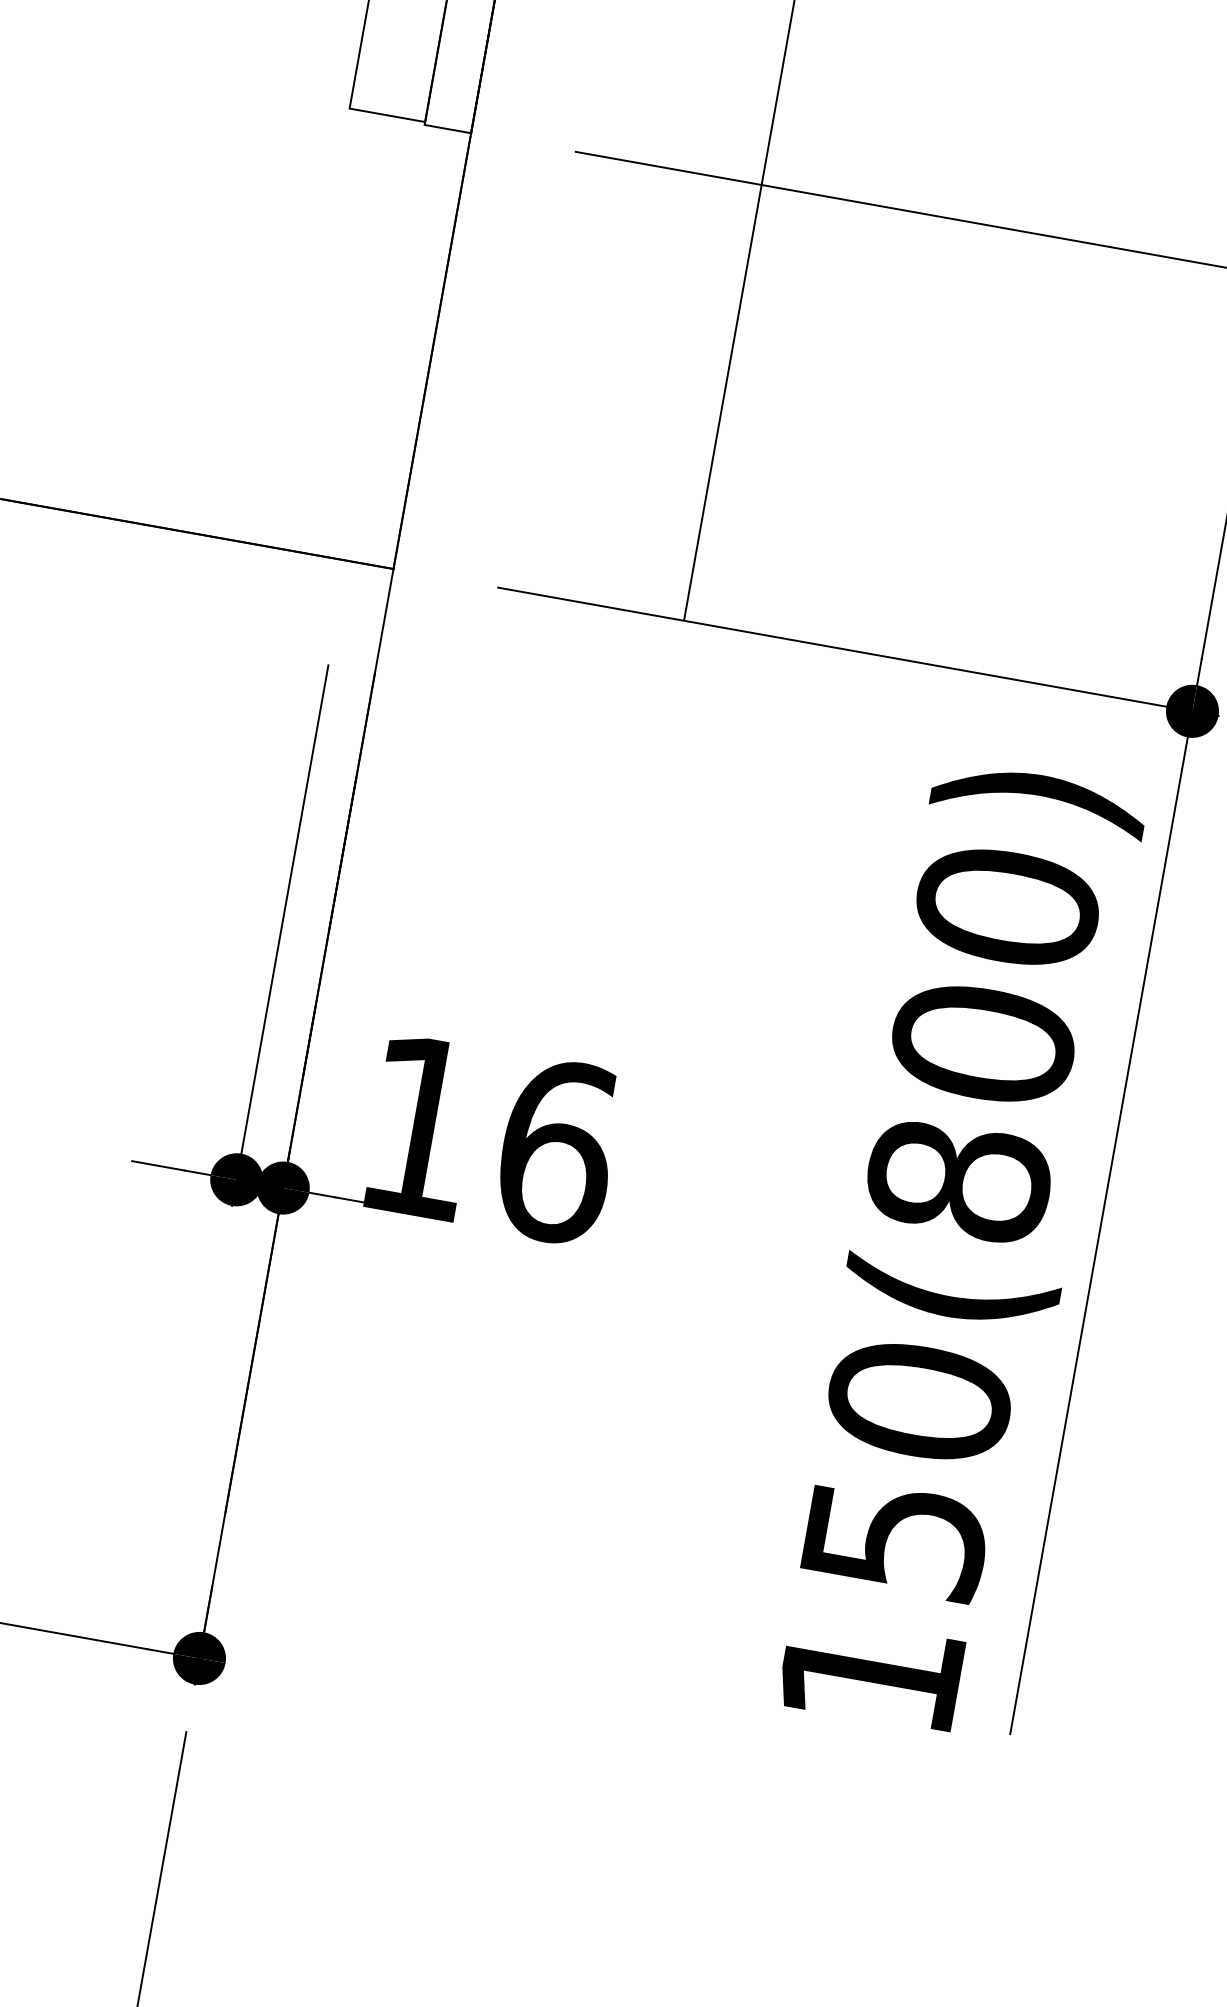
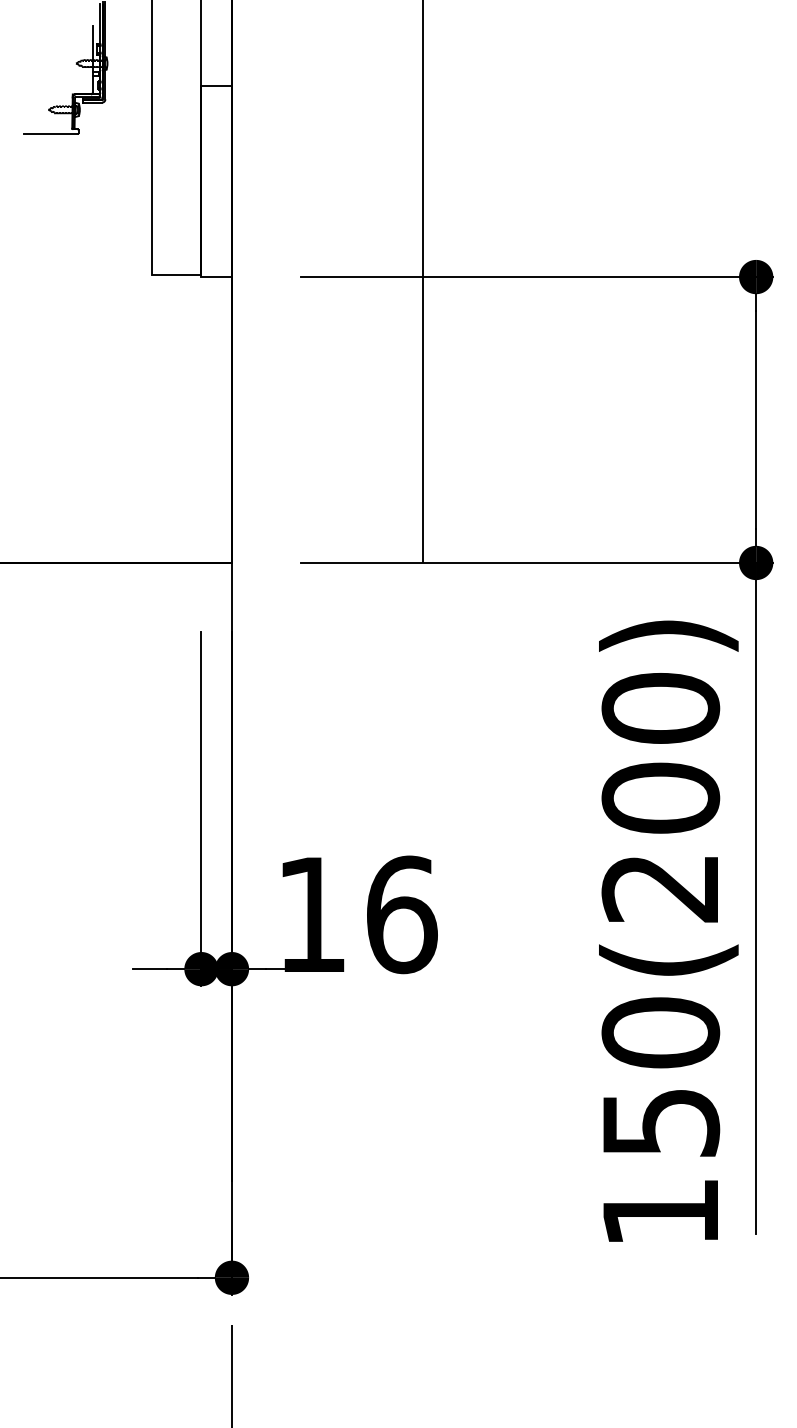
text: (958, 1179) -> (660, 887), 150(800) -> 150(200)

